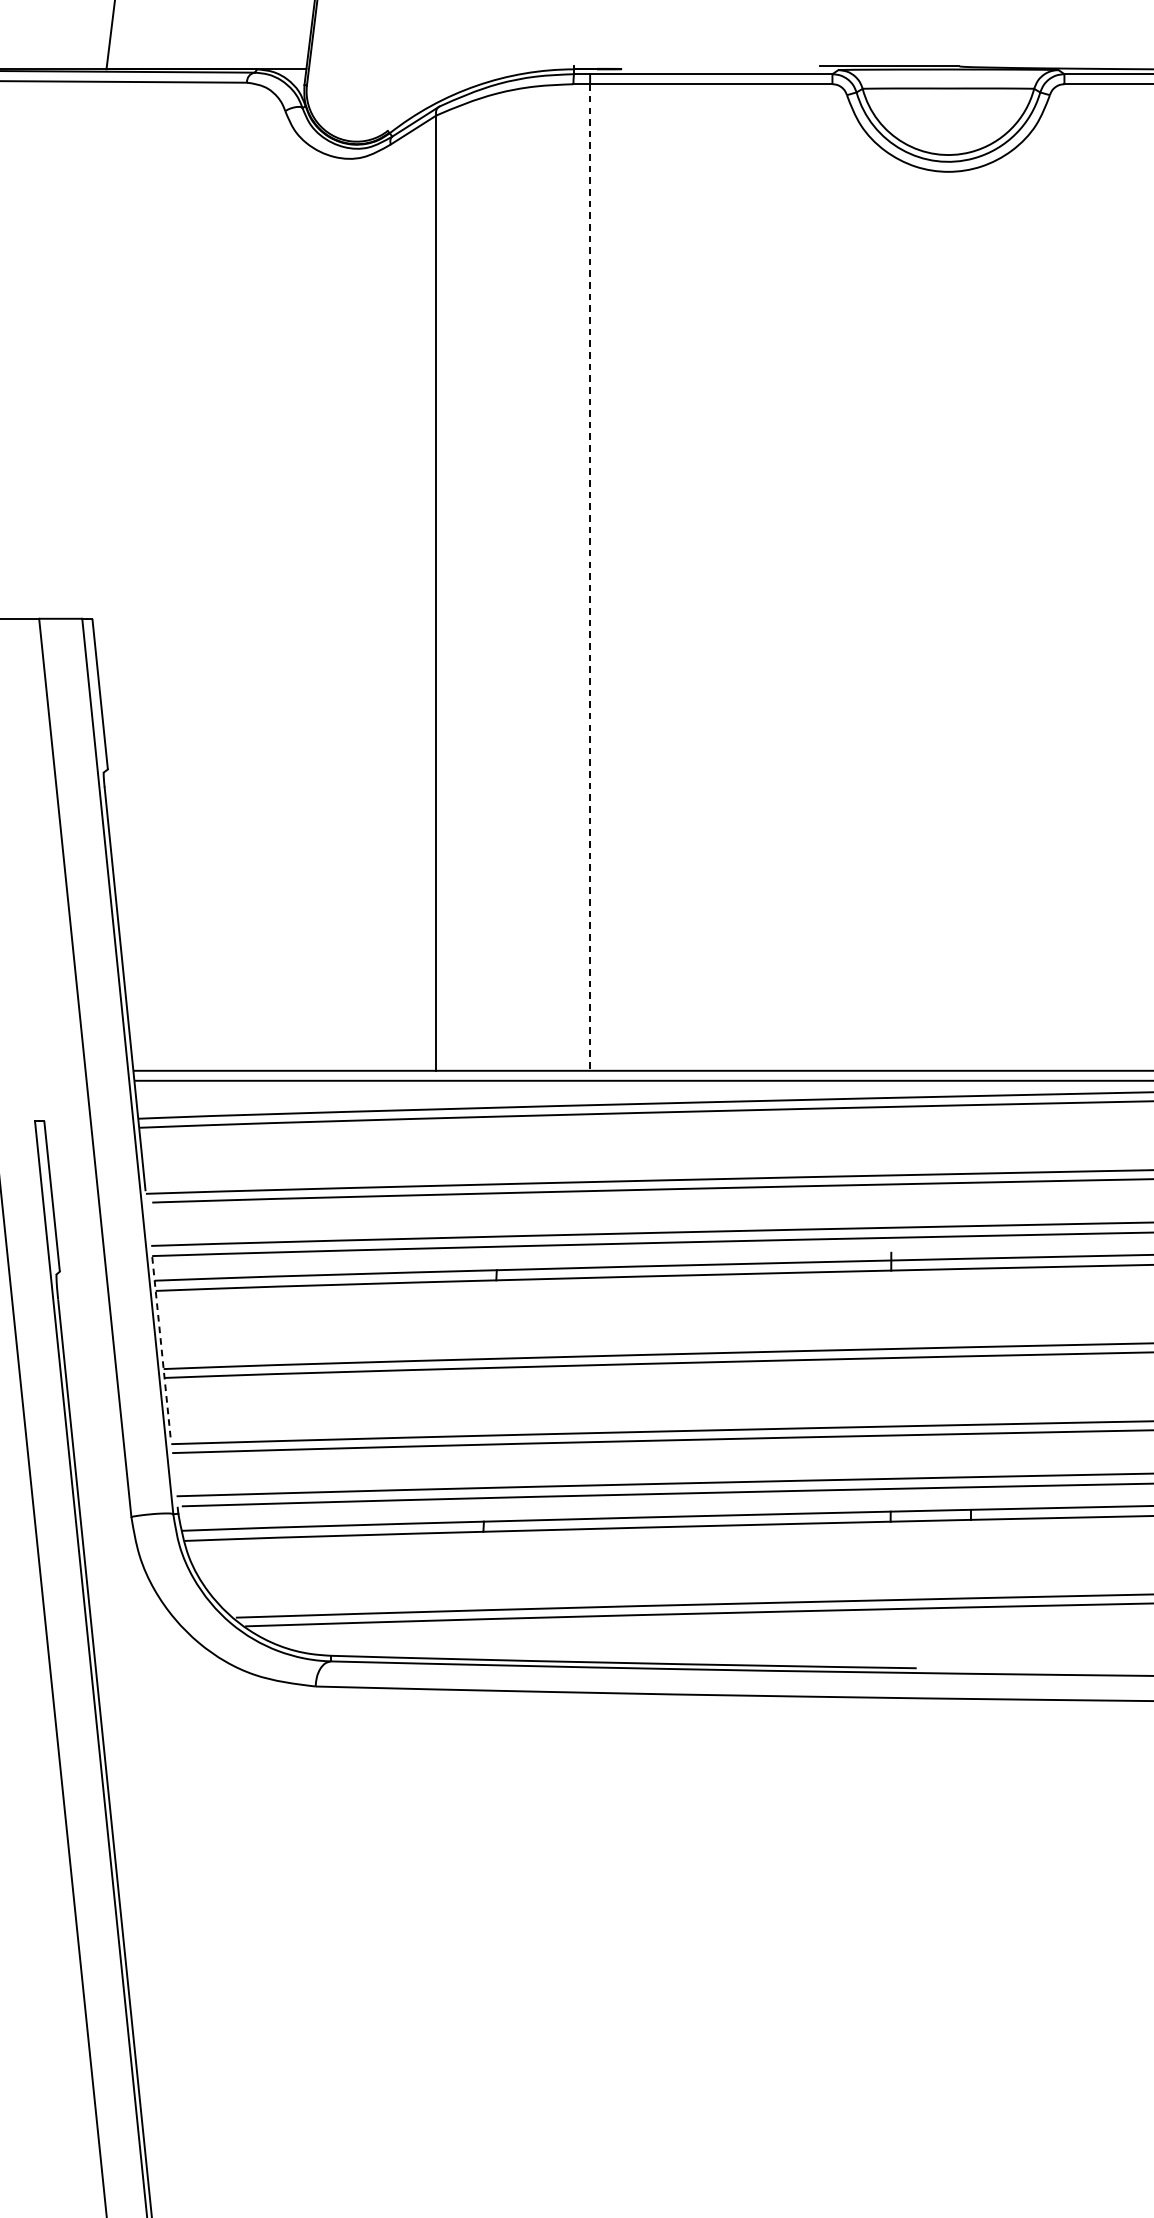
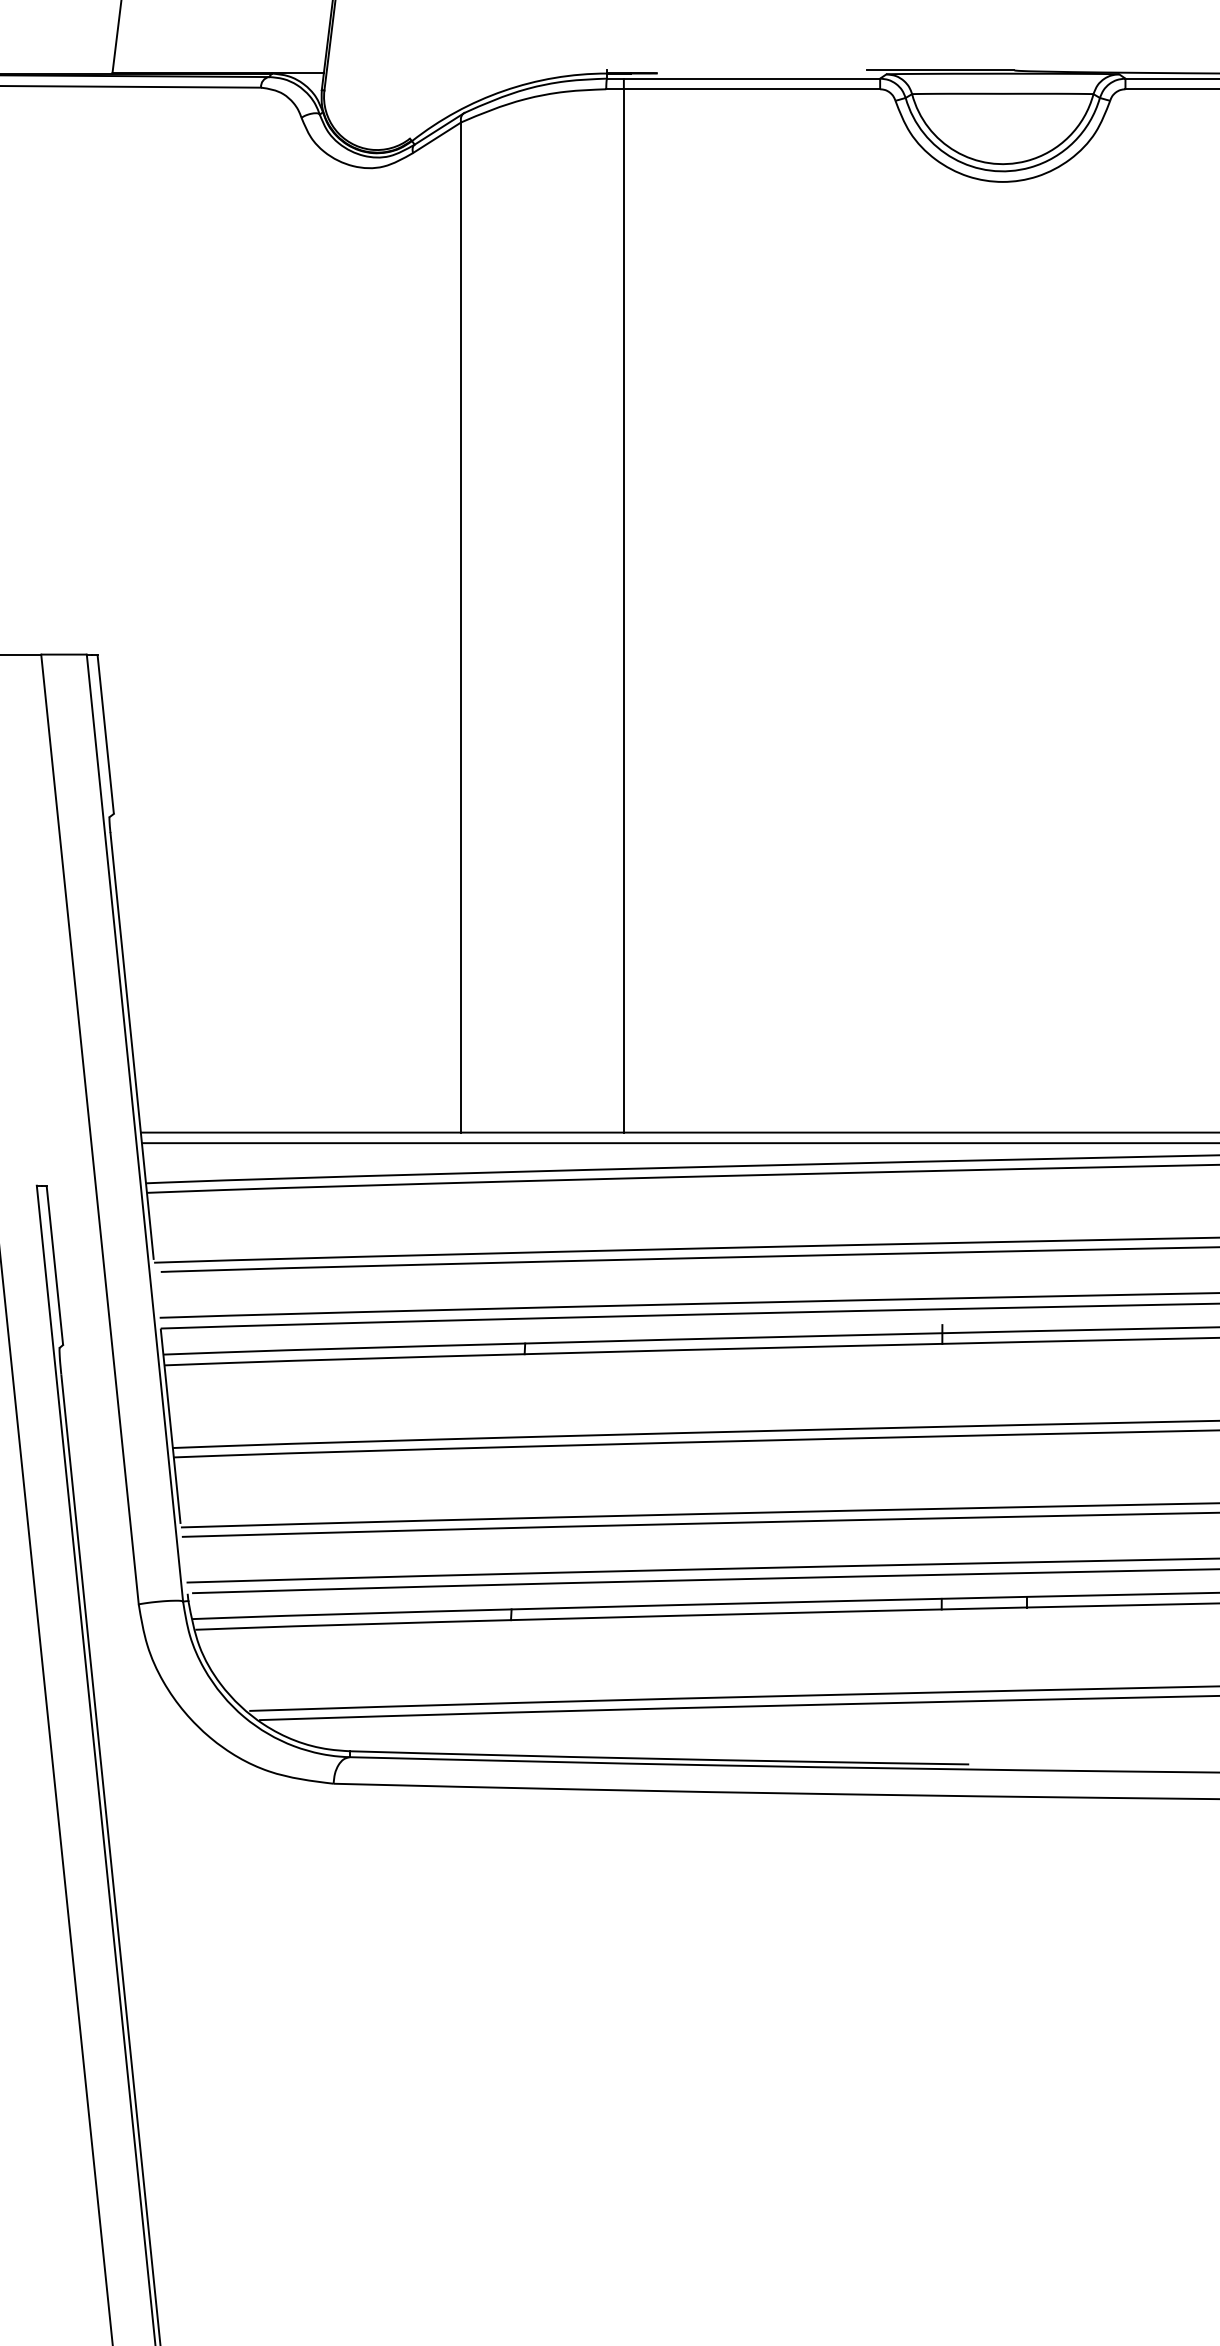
line: (589, 577) -> (623, 610), dashed -> solid
line: (161, 1348) -> (170, 1426), dashed -> solid

